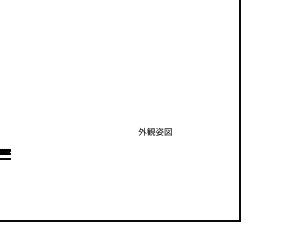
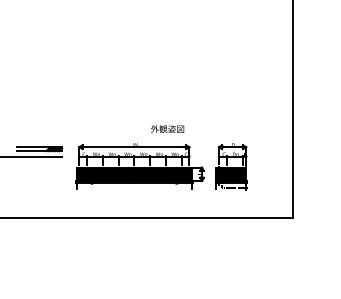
text: (155, 131) -> (167, 128), moved
part: (87, 169) -> (139, 166), added
part: (179, 169) -> (231, 166), added

